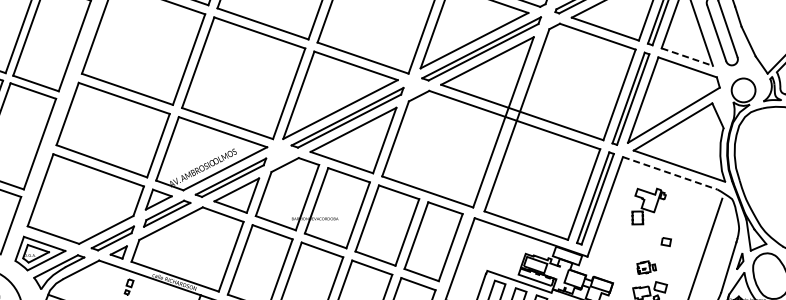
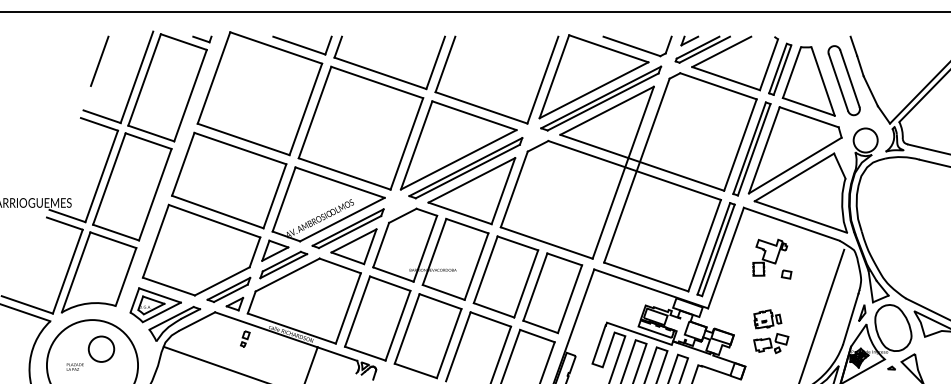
line: (687, 57) -> (809, 107), dashed -> solid
line: (670, 173) -> (791, 224), dashed -> solid
part: (666, 241) -> (786, 274), moved
part: (646, 267) -> (767, 319), size x1.43

